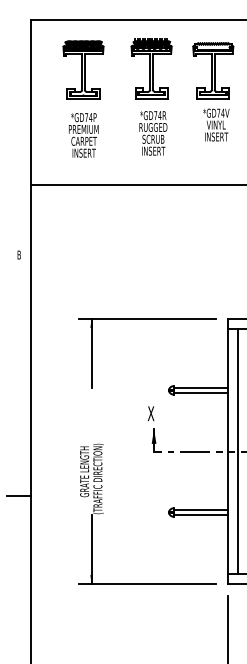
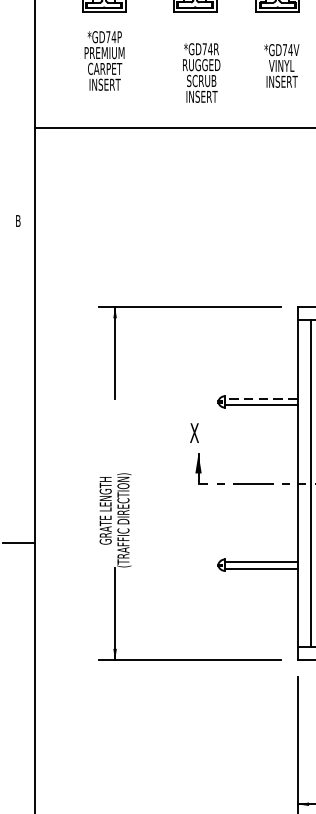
text: (216, 124) -> (282, 65), moved
text: (153, 133) -> (201, 73), moved
line: (200, 387) -> (260, 398), solid -> dashed

